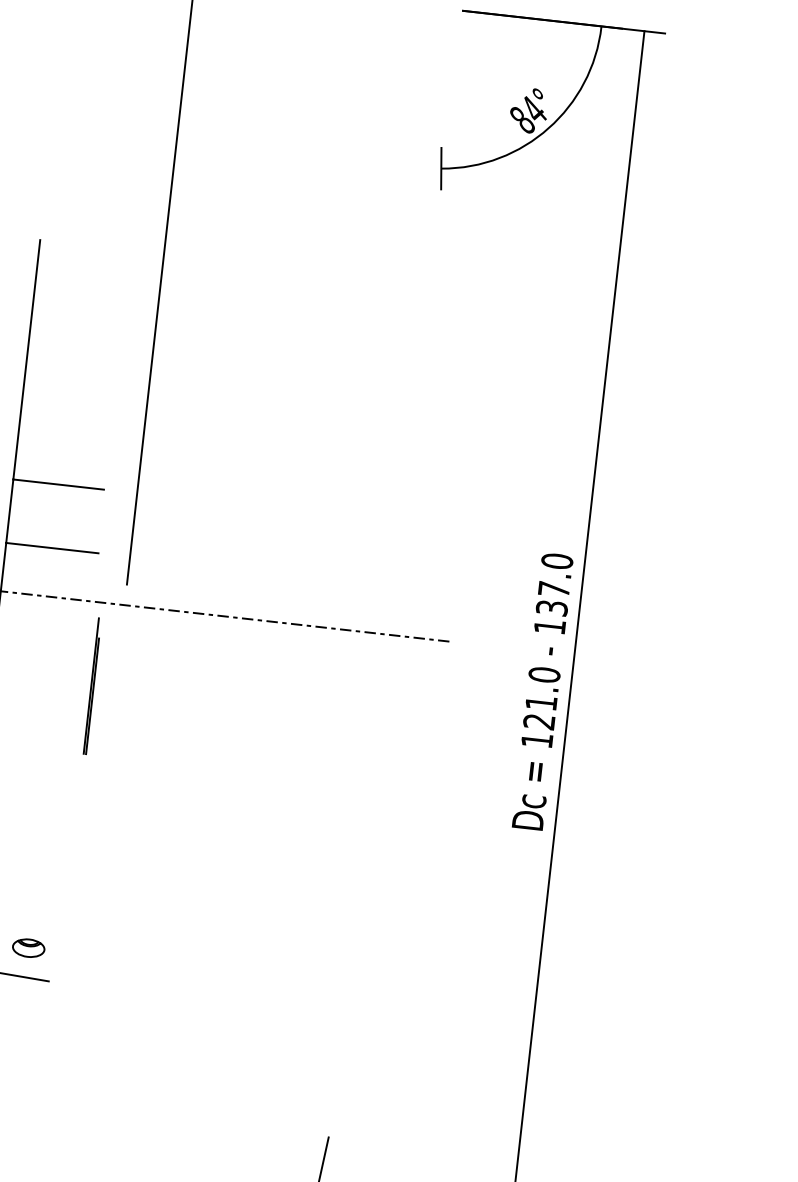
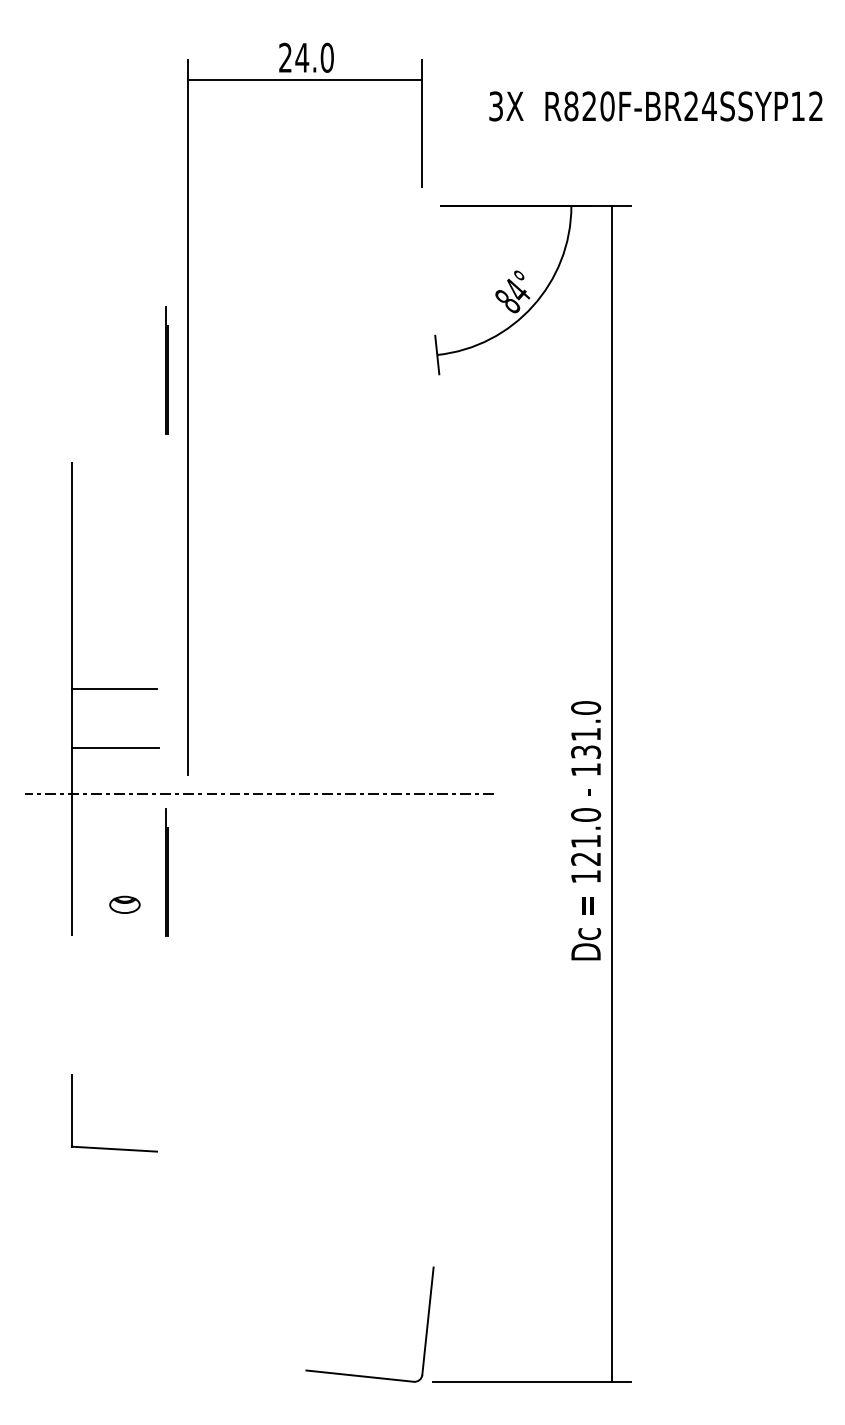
line: (151, 152) -> (166, 370), added
text: (553, 589) -> (585, 734), 137.0 -> 131.0
part: (28, 947) -> (124, 904), moved

